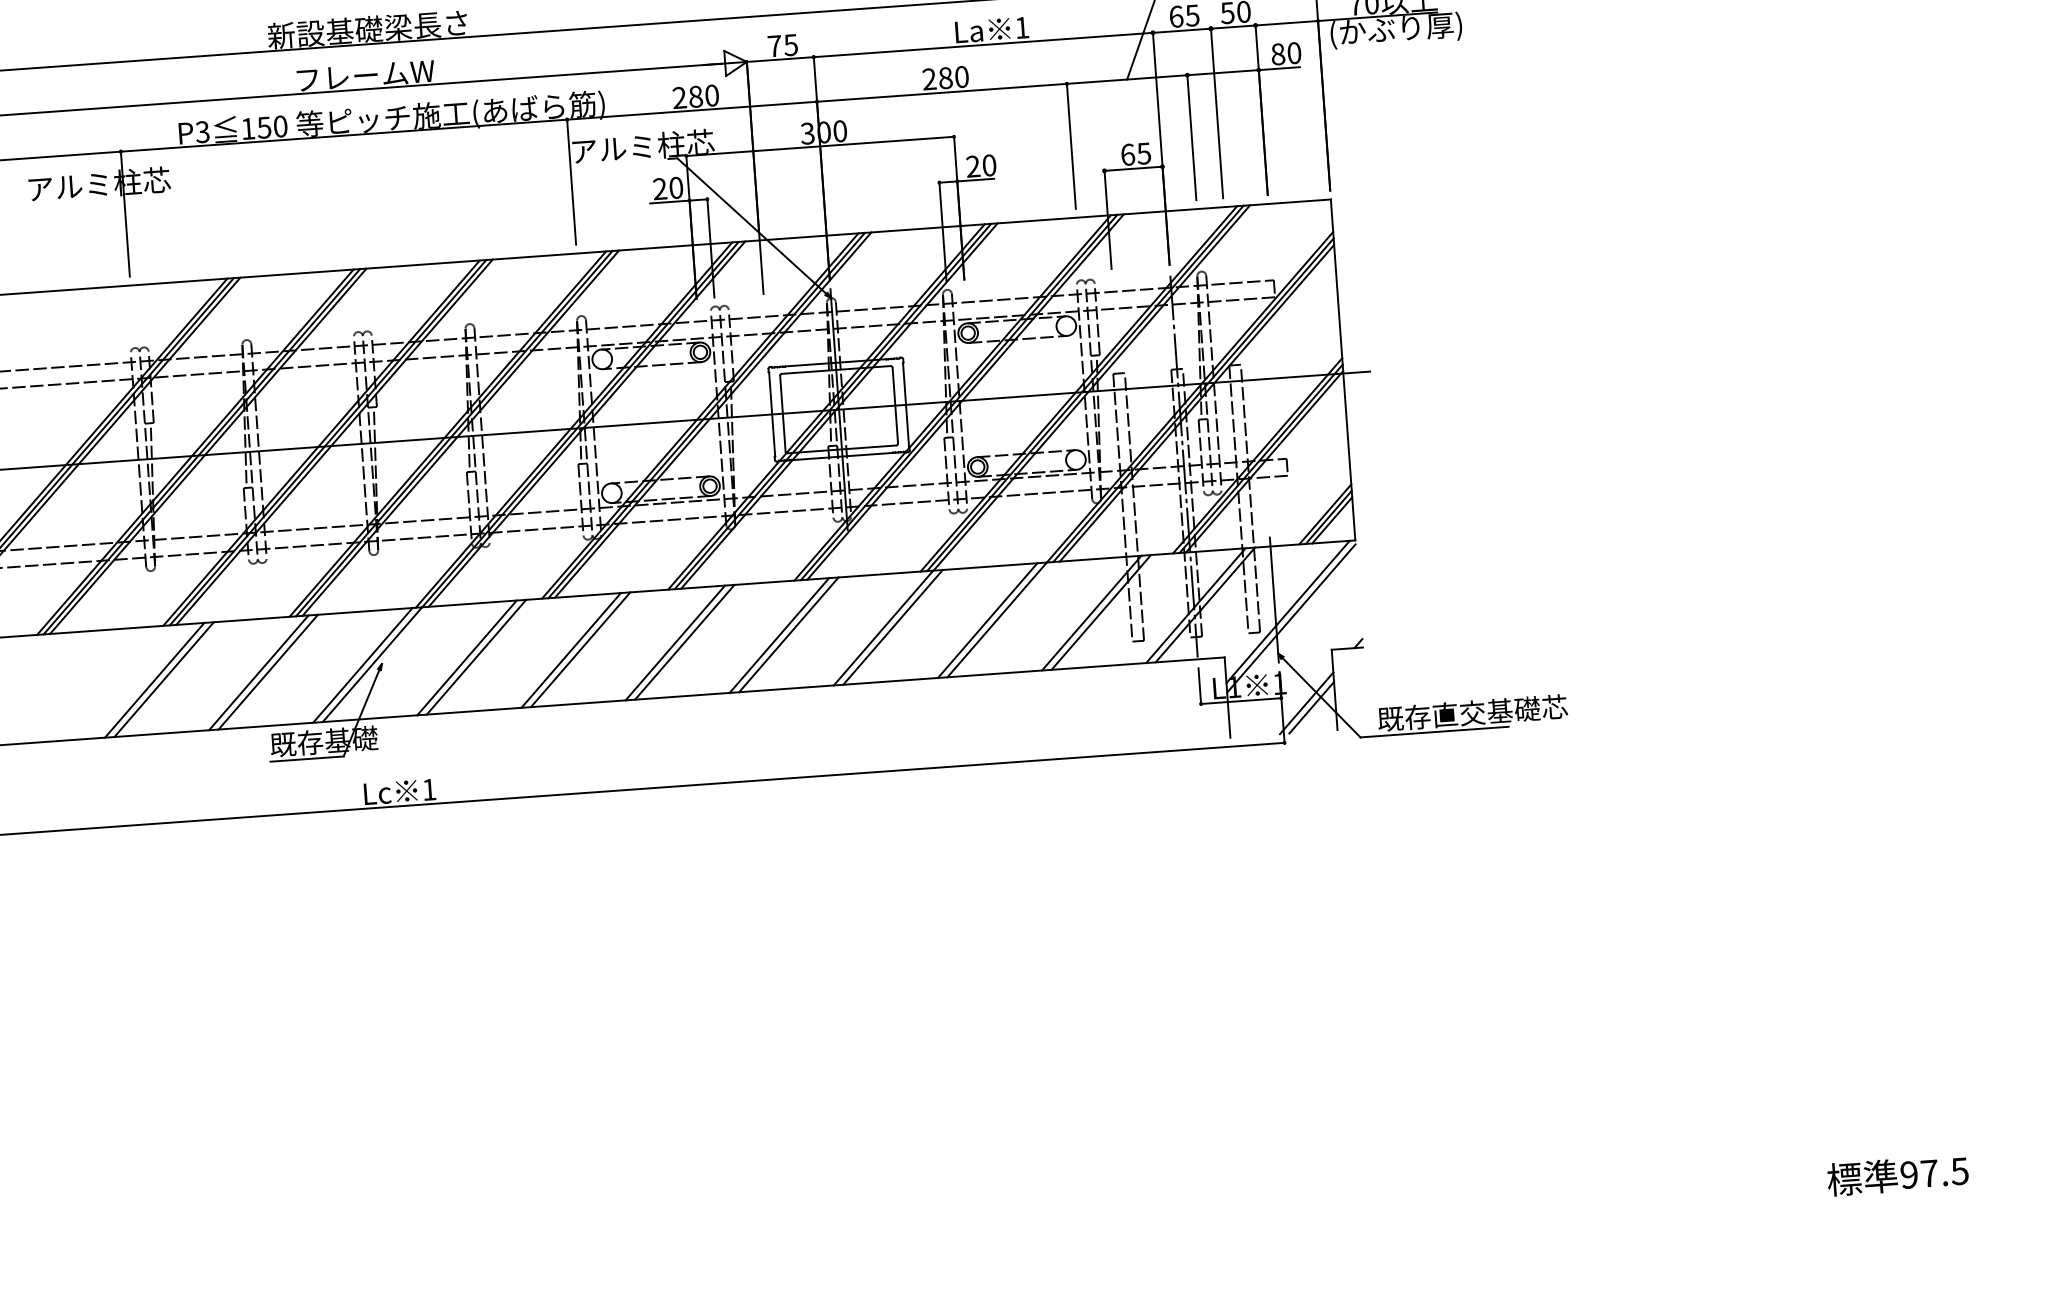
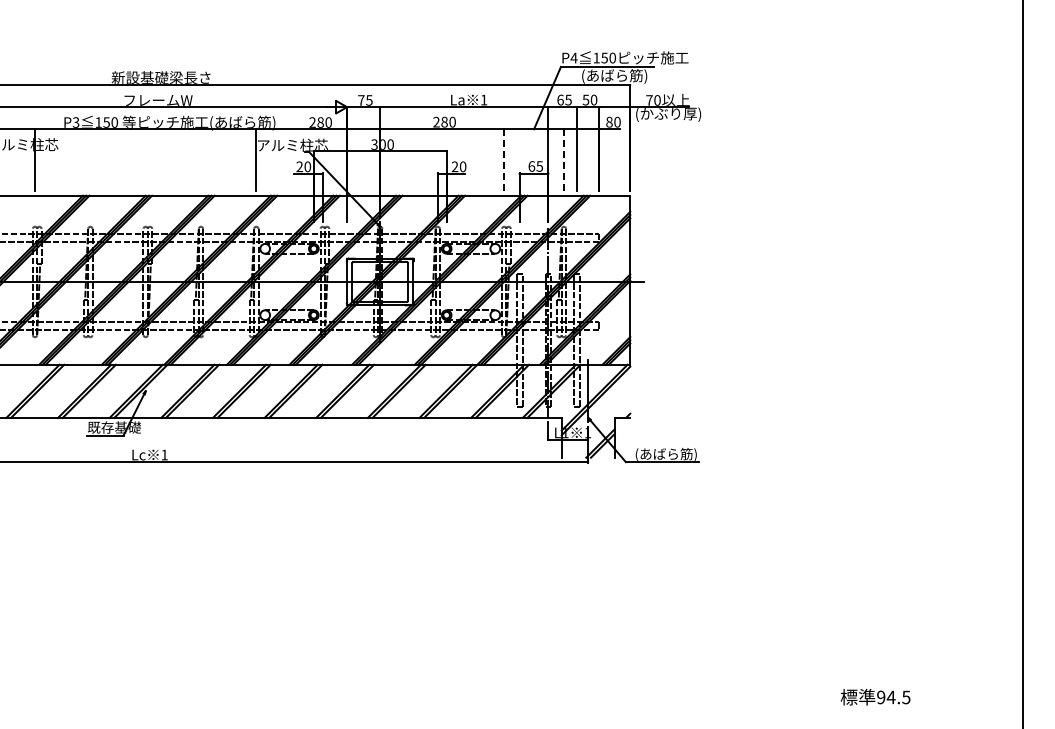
line: (1190, 136) -> (563, 159), solid -> dashed
line: (1071, 144) -> (504, 159), solid -> dashed
text: (1471, 711) -> (681, 453), 既存直交基礎芯 -> (あばら筋)
text: (1928, 1173) -> (890, 697), 97.5 -> 94.5

